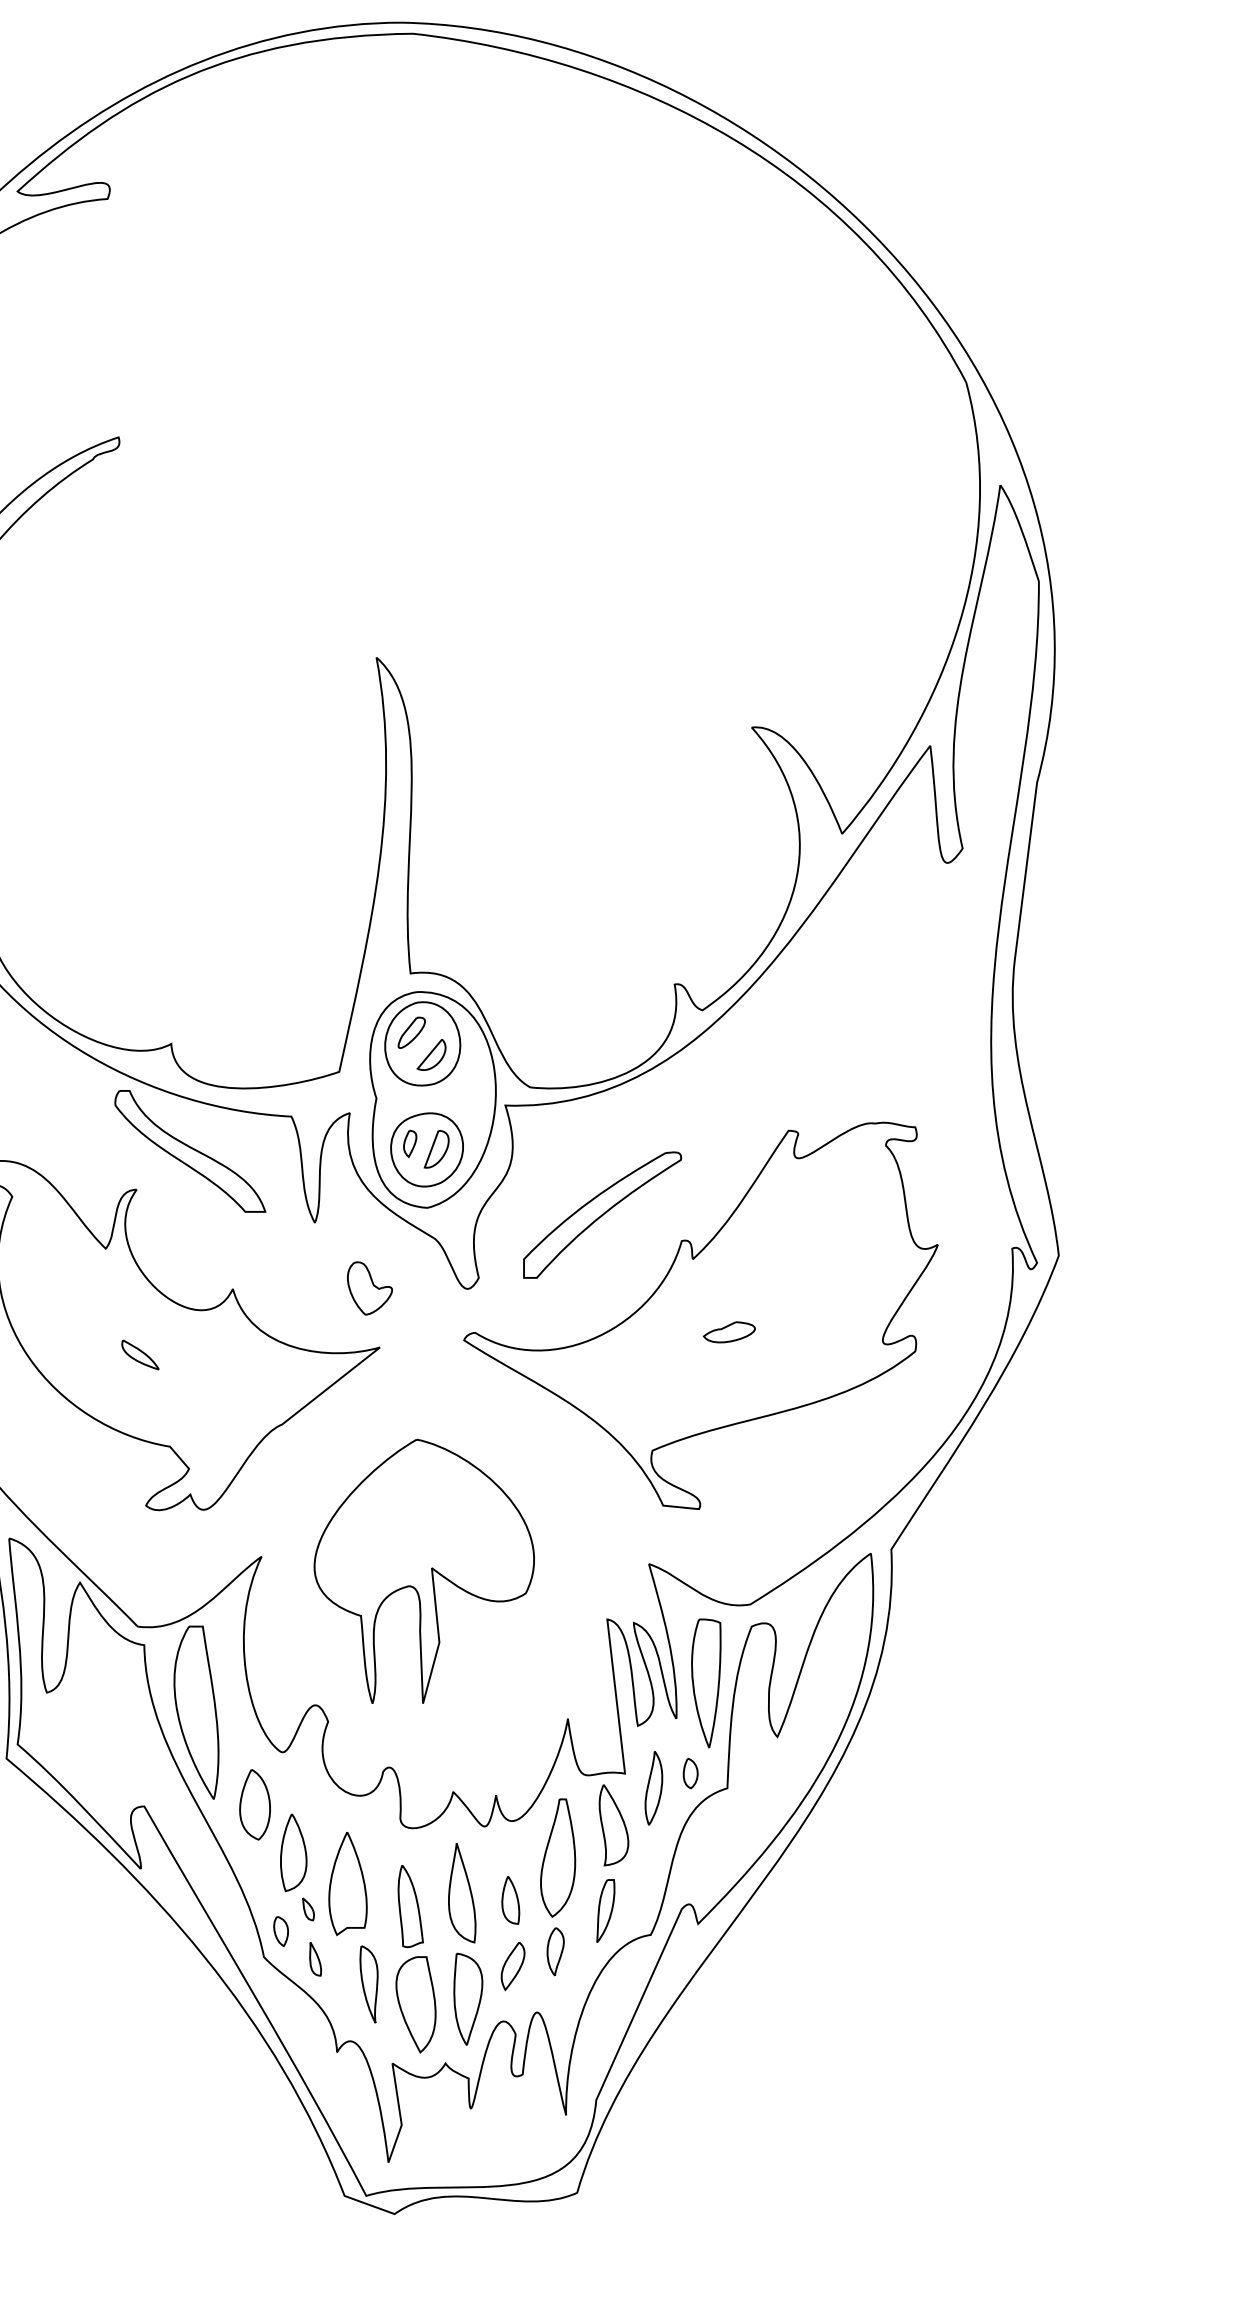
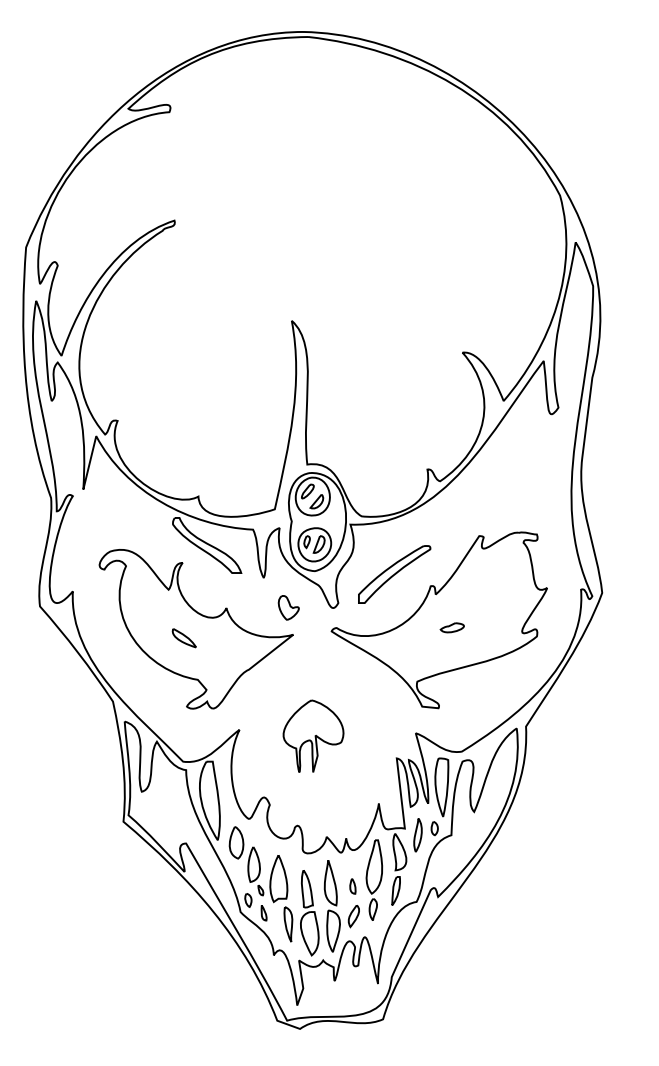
part: (140, 1353) -> (184, 637), size x1.4
part: (424, 1569) -> (313, 735), size x0.6
part: (509, 1900) -> (352, 886), size x0.7

